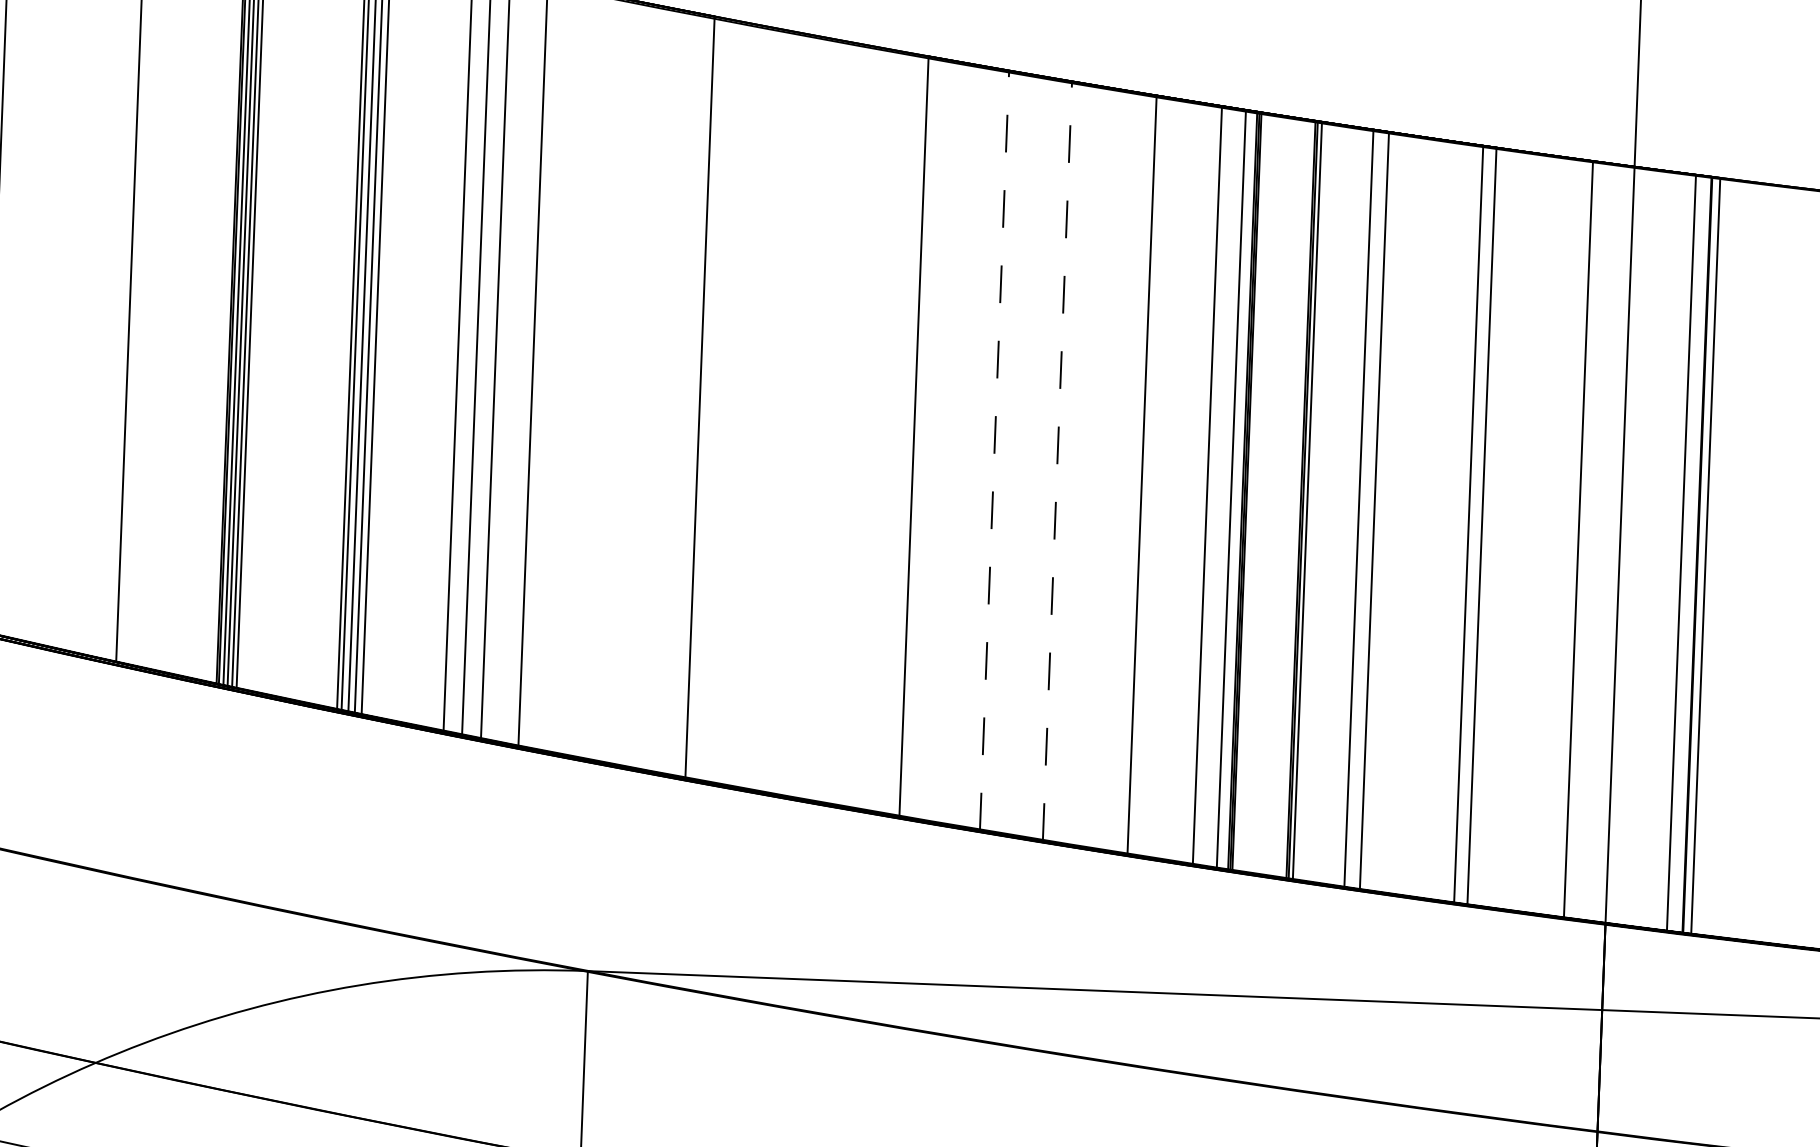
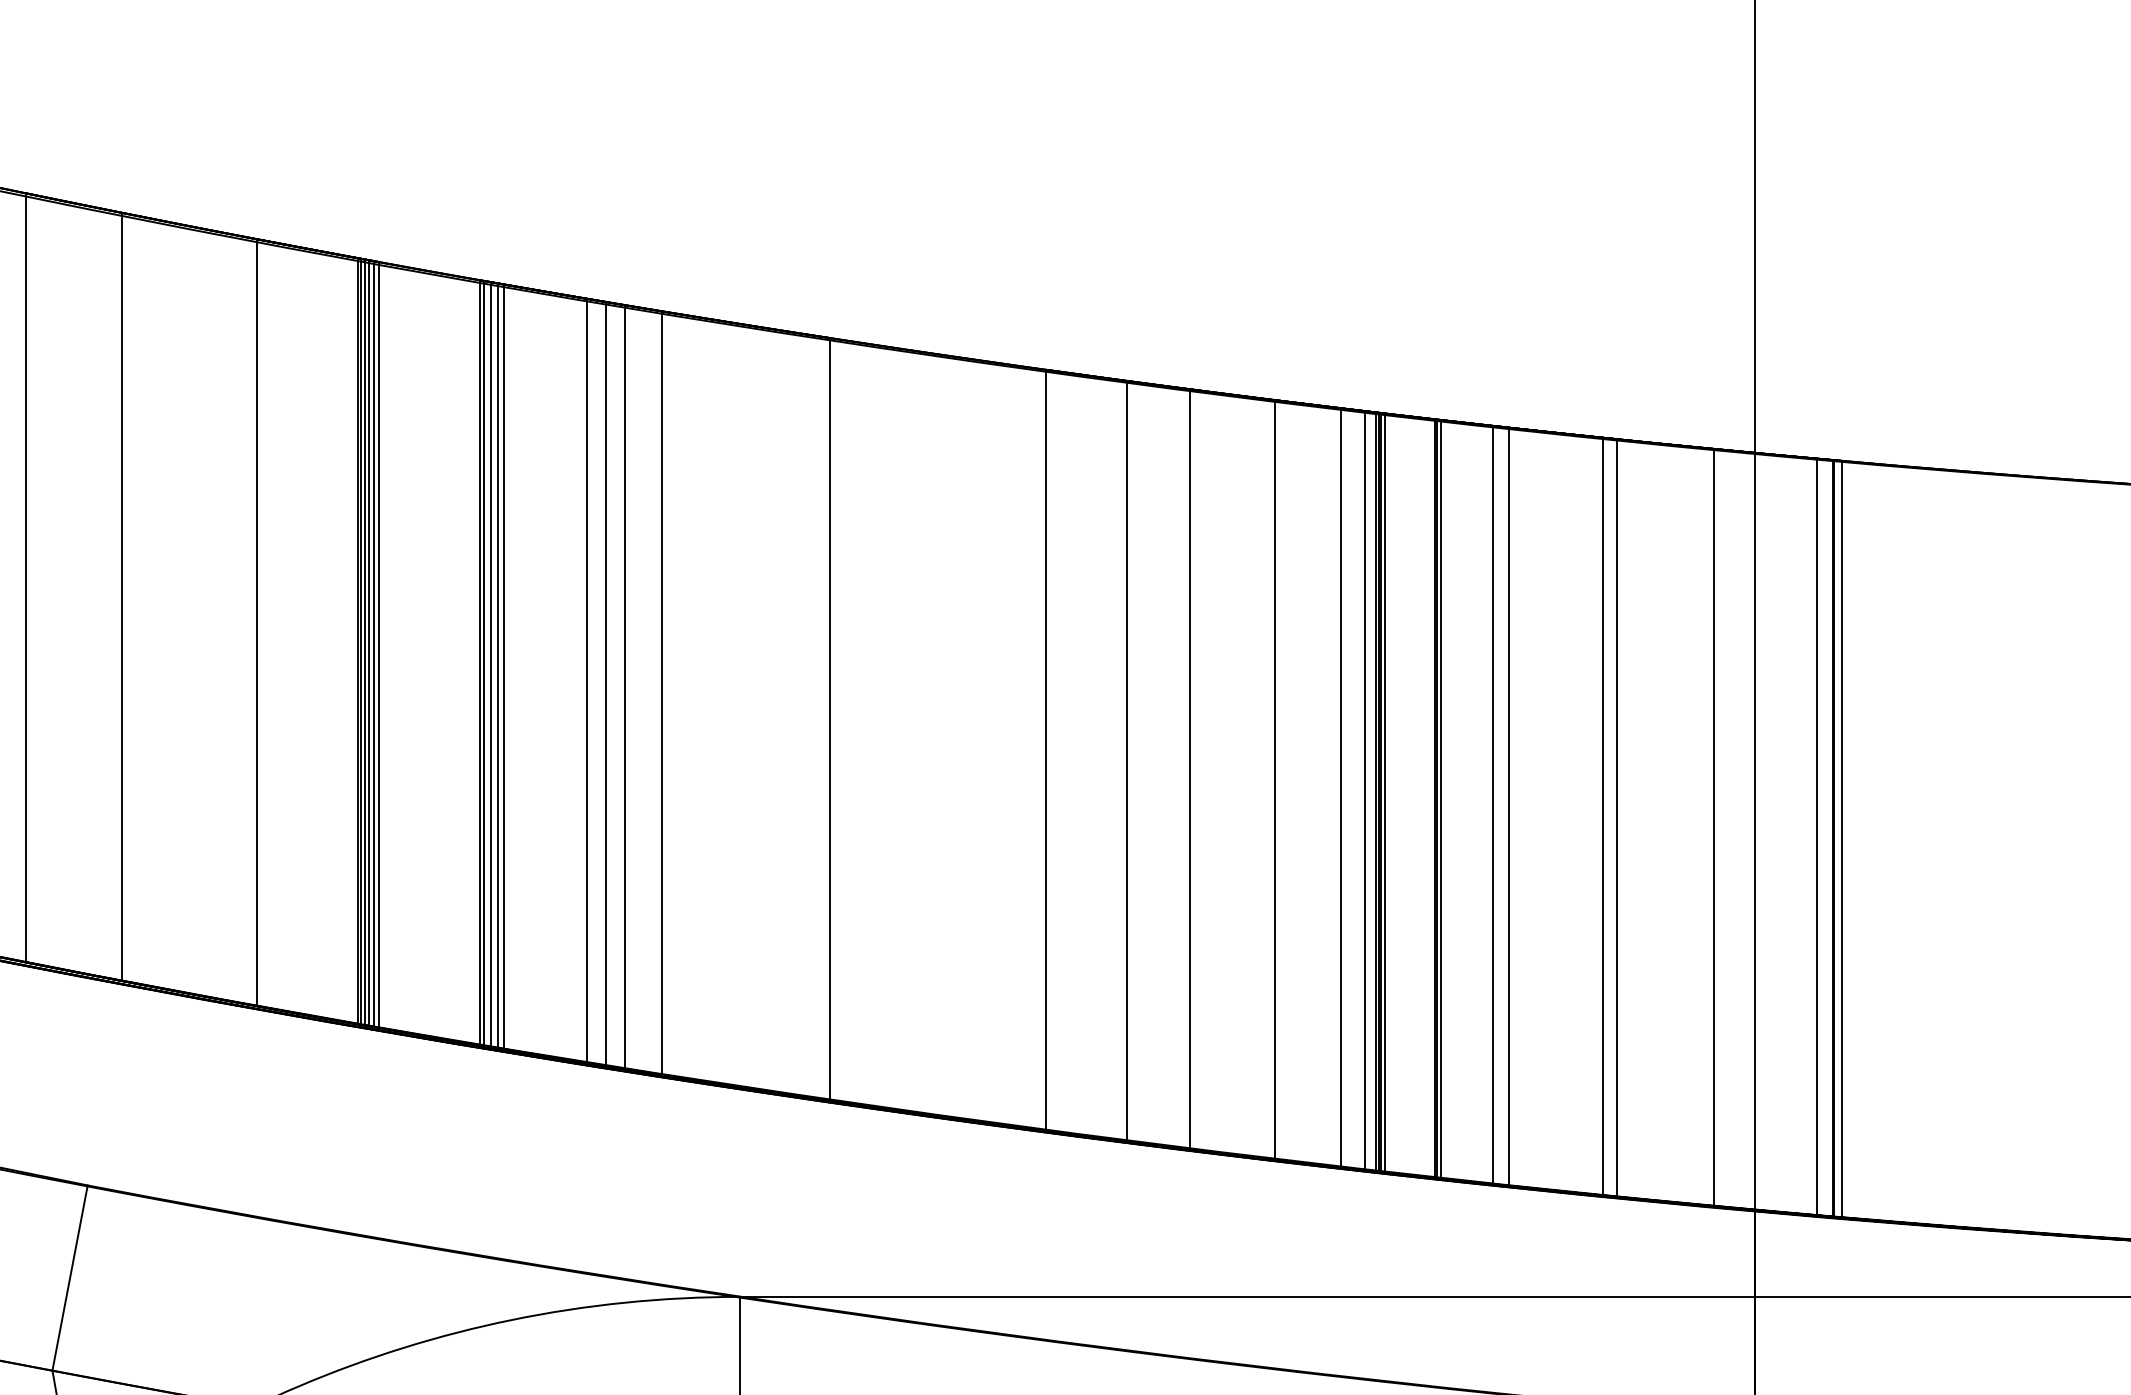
line: (994, 449) -> (1126, 760), dashed -> solid
line: (1057, 461) -> (1190, 769), dashed -> solid
line: (1251, 491) -> (1385, 792), added

